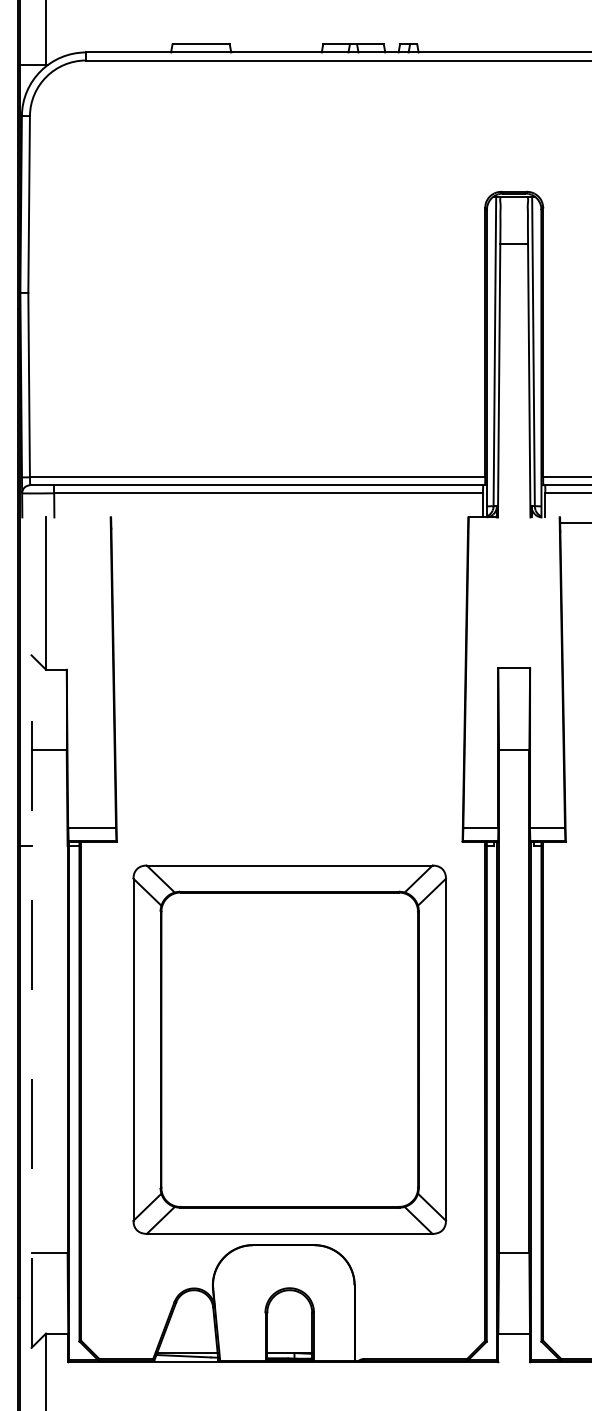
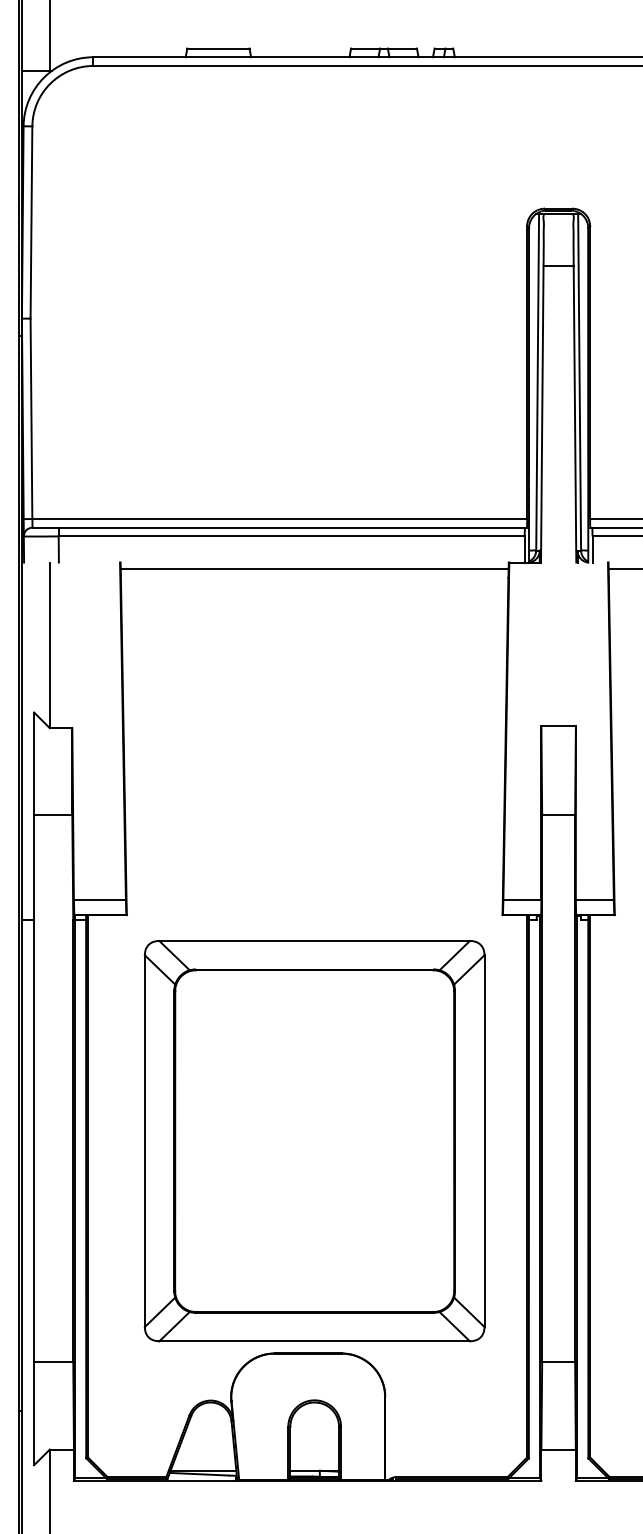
line: (289, 523) -> (314, 569), added
line: (31, 1001) -> (34, 1088), dashed -> solid

